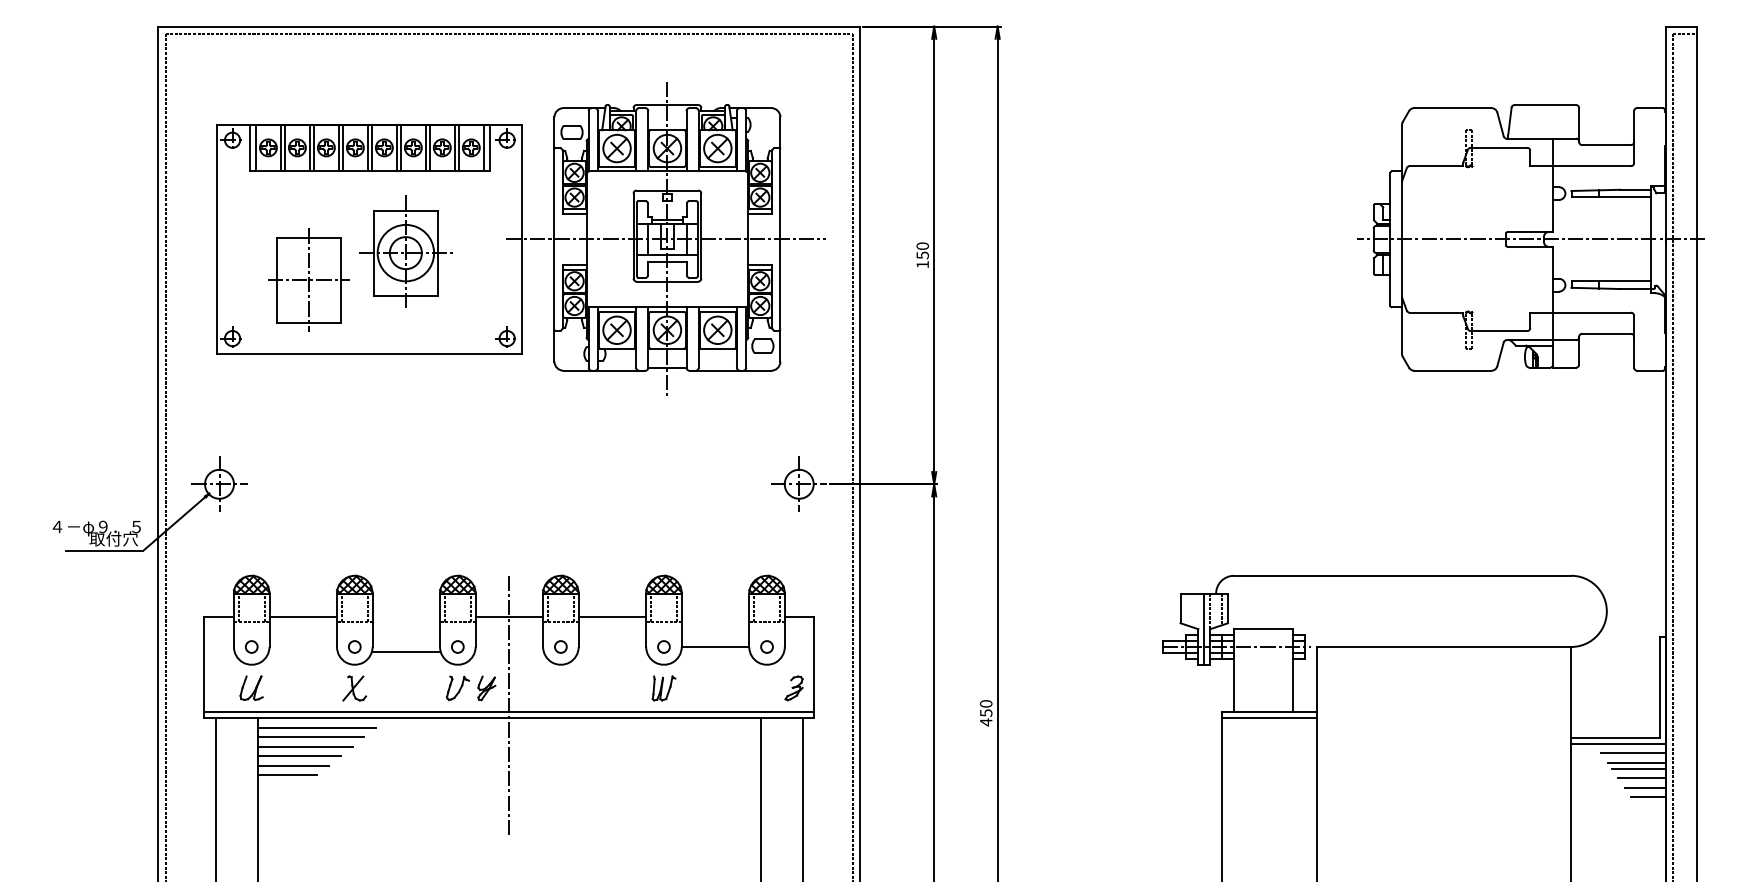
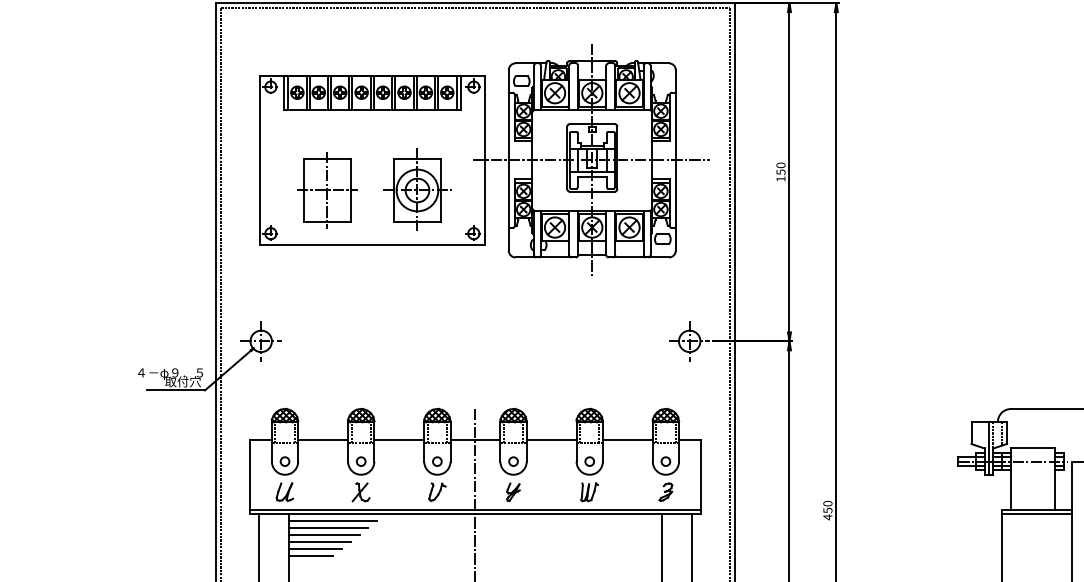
part: (405, 251) -> (417, 189), moved
line: (715, 647) -> (627, 439), moved
line: (406, 652) -> (399, 439), moved
part: (486, 688) -> (513, 492), moved
part: (793, 688) -> (665, 492), moved

